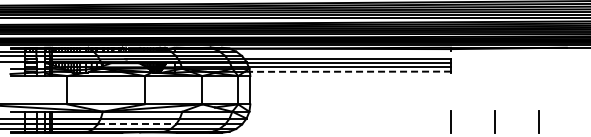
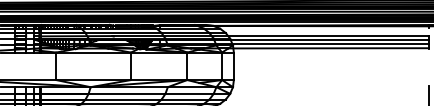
line: (347, 71) -> (328, 48), dashed -> solid
line: (137, 124) -> (124, 99), dashed -> solid

